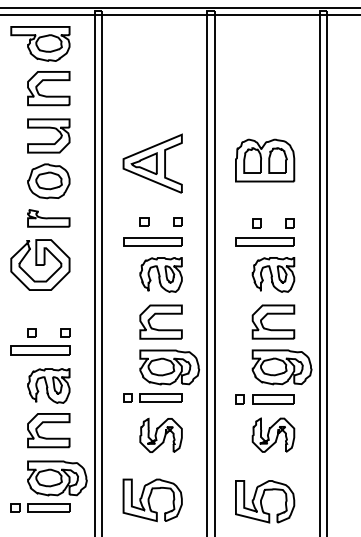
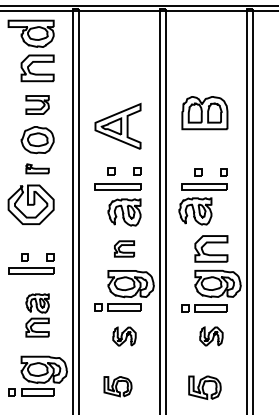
part: (48, 135) -> (37, 104), size x0.7
part: (264, 161) -> (204, 113), moved
part: (48, 218) -> (37, 168), size x0.7
part: (273, 274) -> (195, 211), moved
part: (161, 321) -> (124, 248), size x0.6
part: (48, 408) -> (37, 315), size x0.7
part: (161, 435) -> (124, 336), size x0.7
part: (273, 435) -> (211, 336), size x0.7
part: (152, 499) -> (117, 386), size x0.6
part: (264, 501) -> (204, 387), size x0.7

